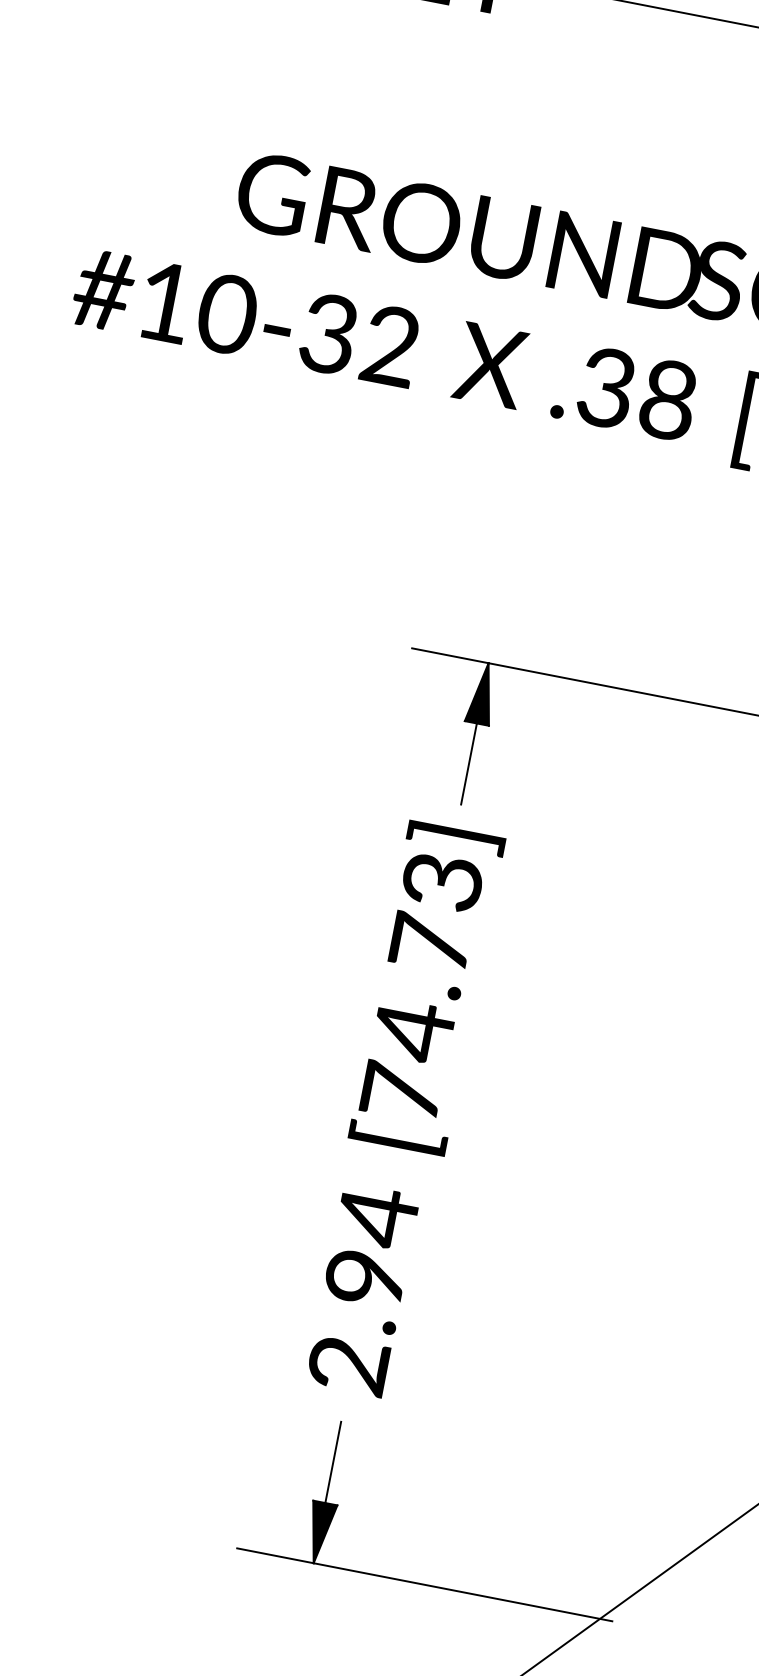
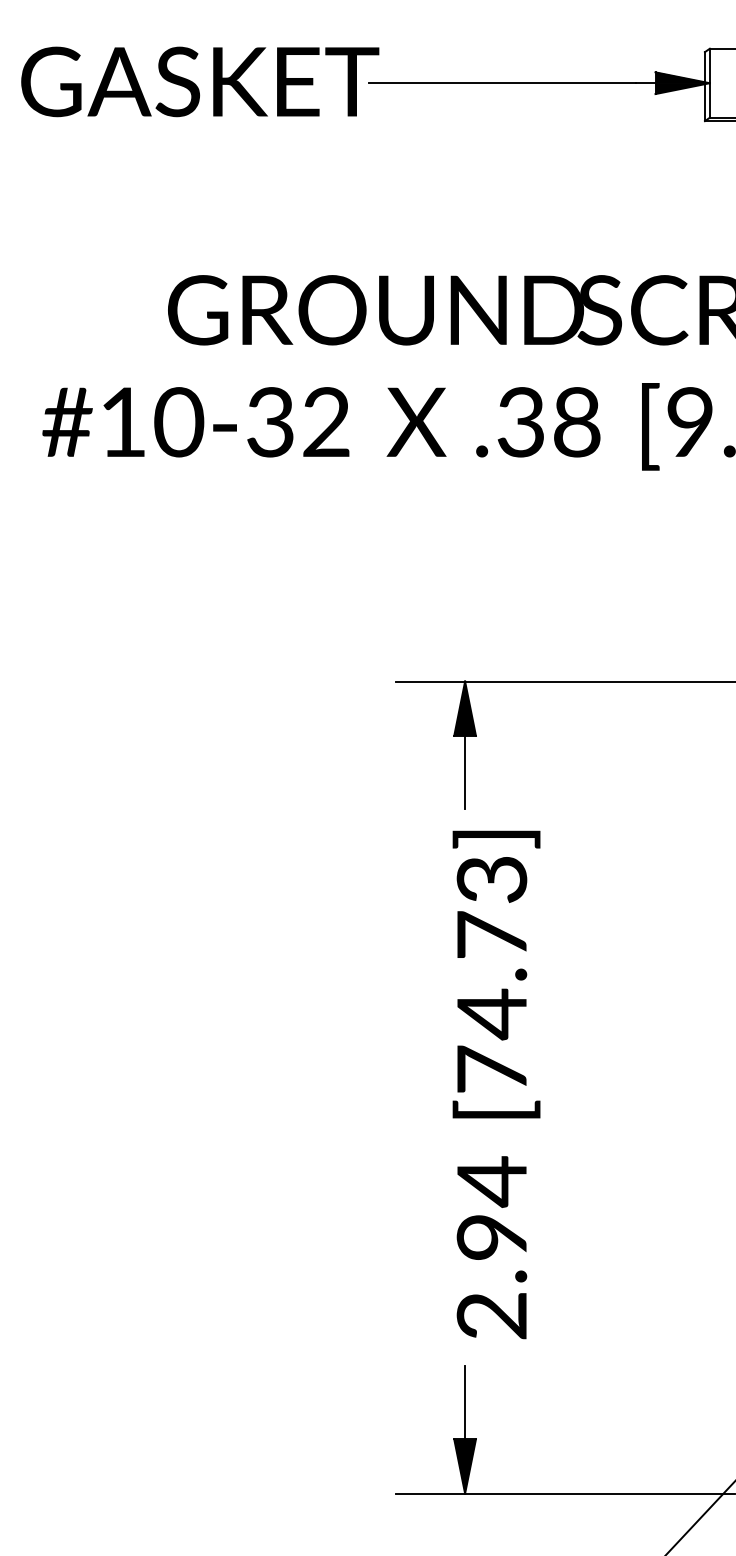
text: (403, 1110) -> (496, 1084), moved

